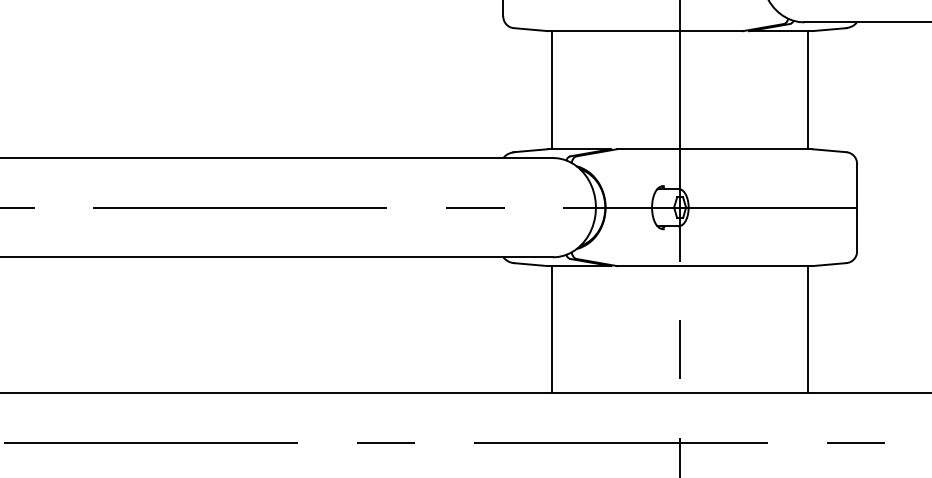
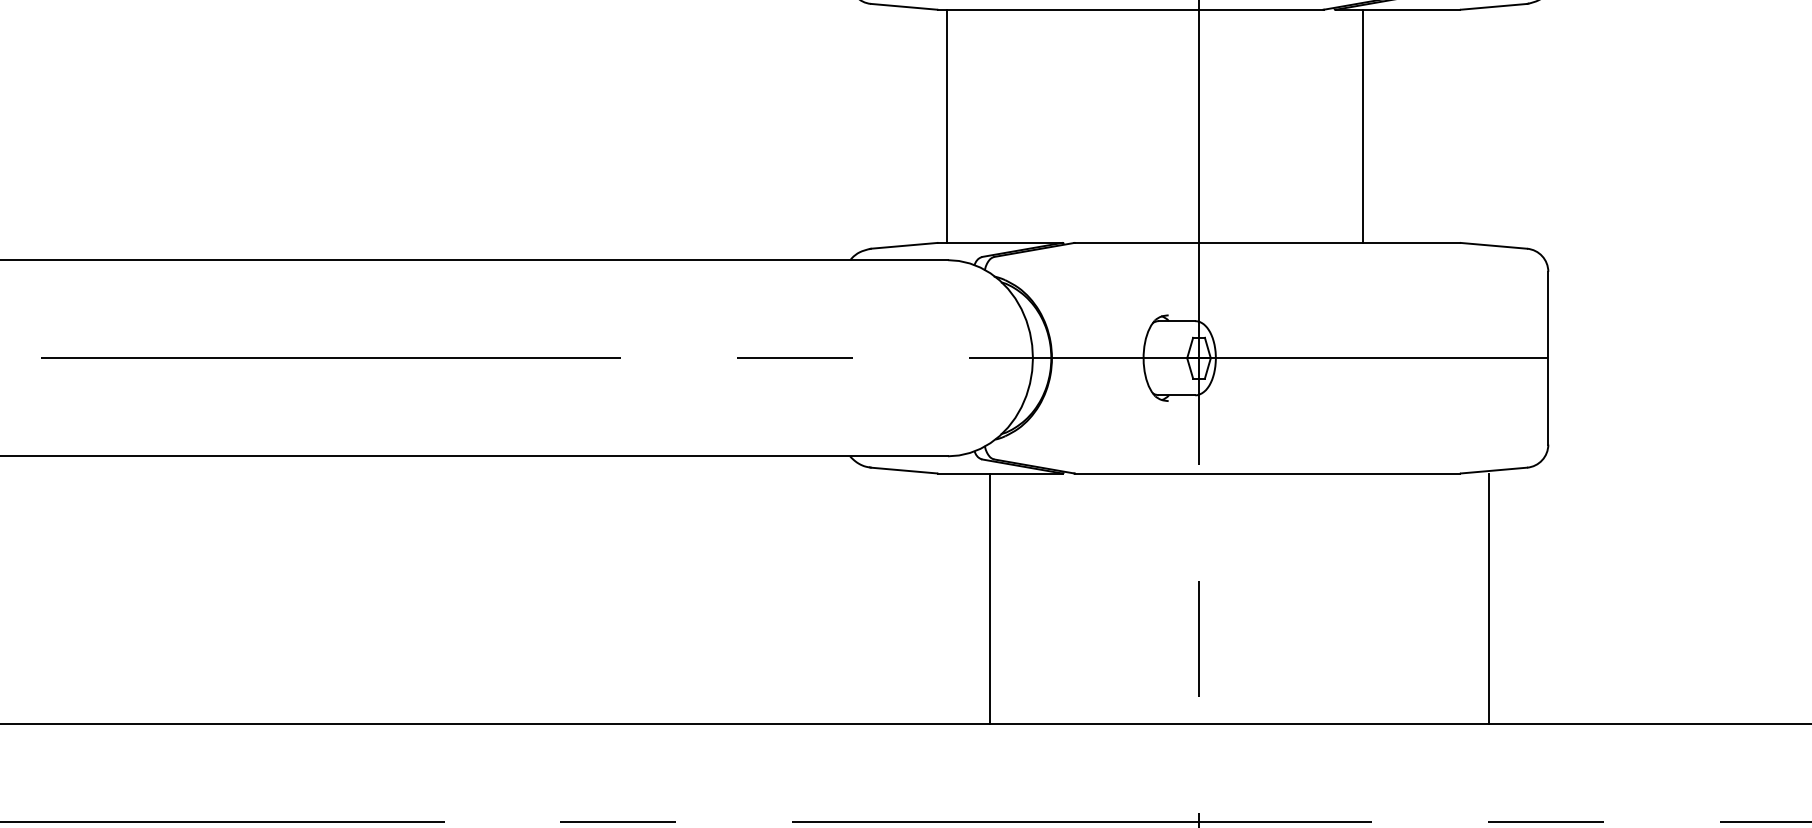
line: (808, 90) -> (1363, 126), moved
line: (552, 329) -> (990, 598), moved
line: (808, 329) -> (1489, 598), moved

